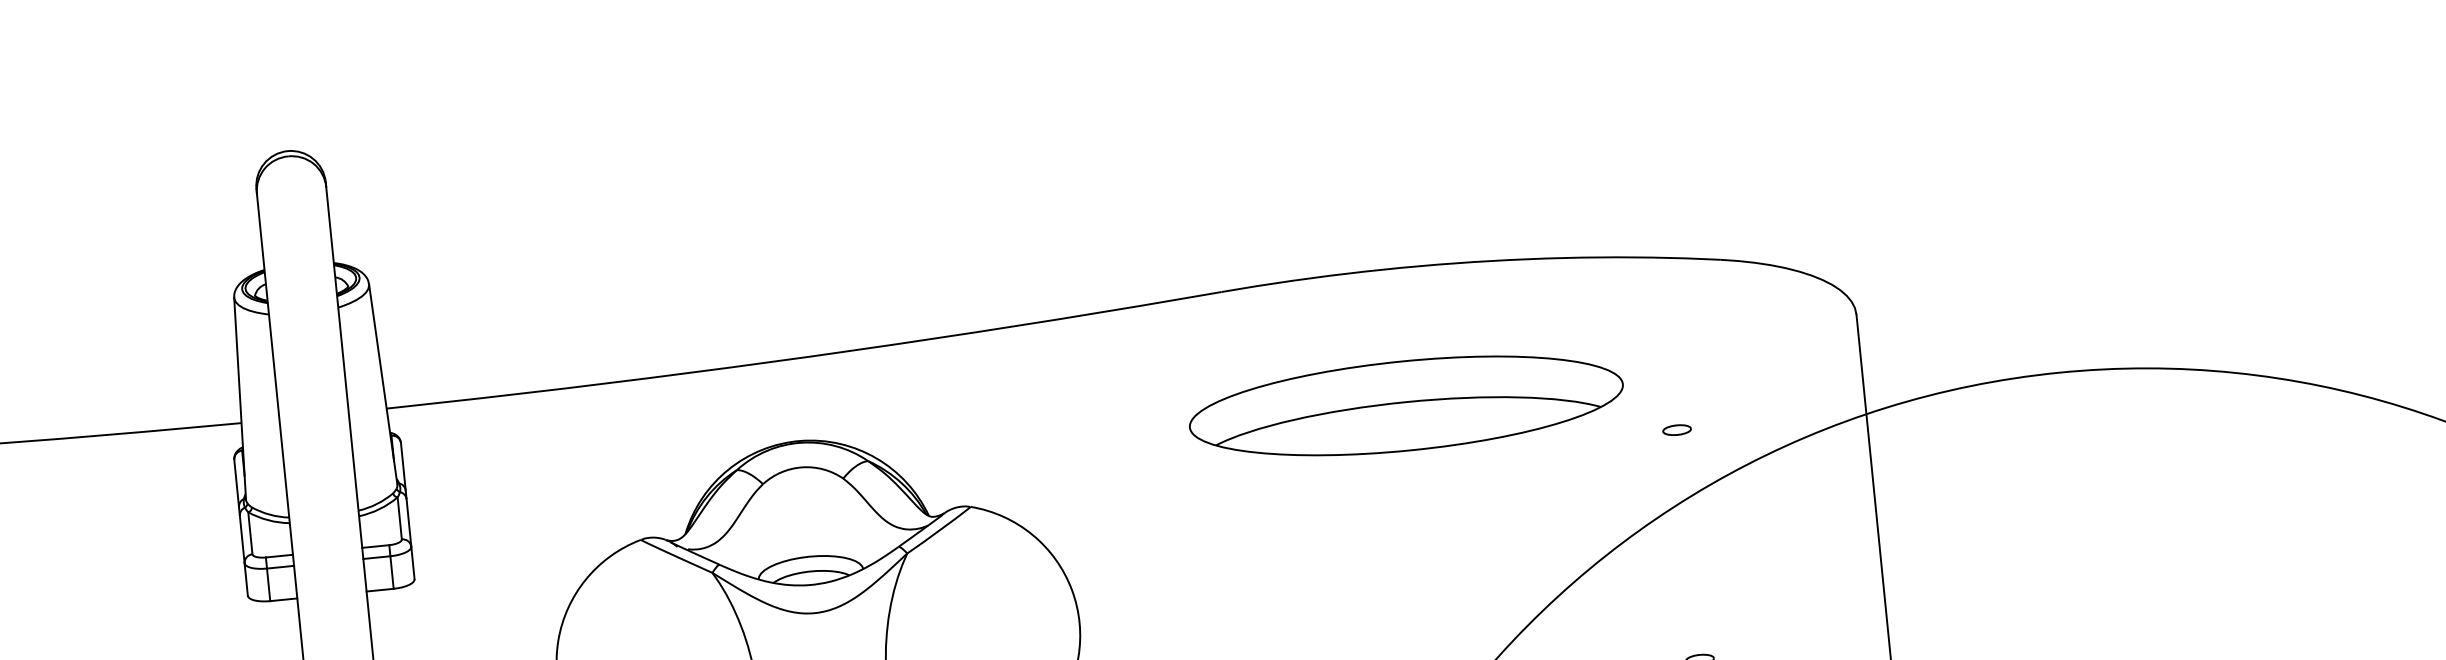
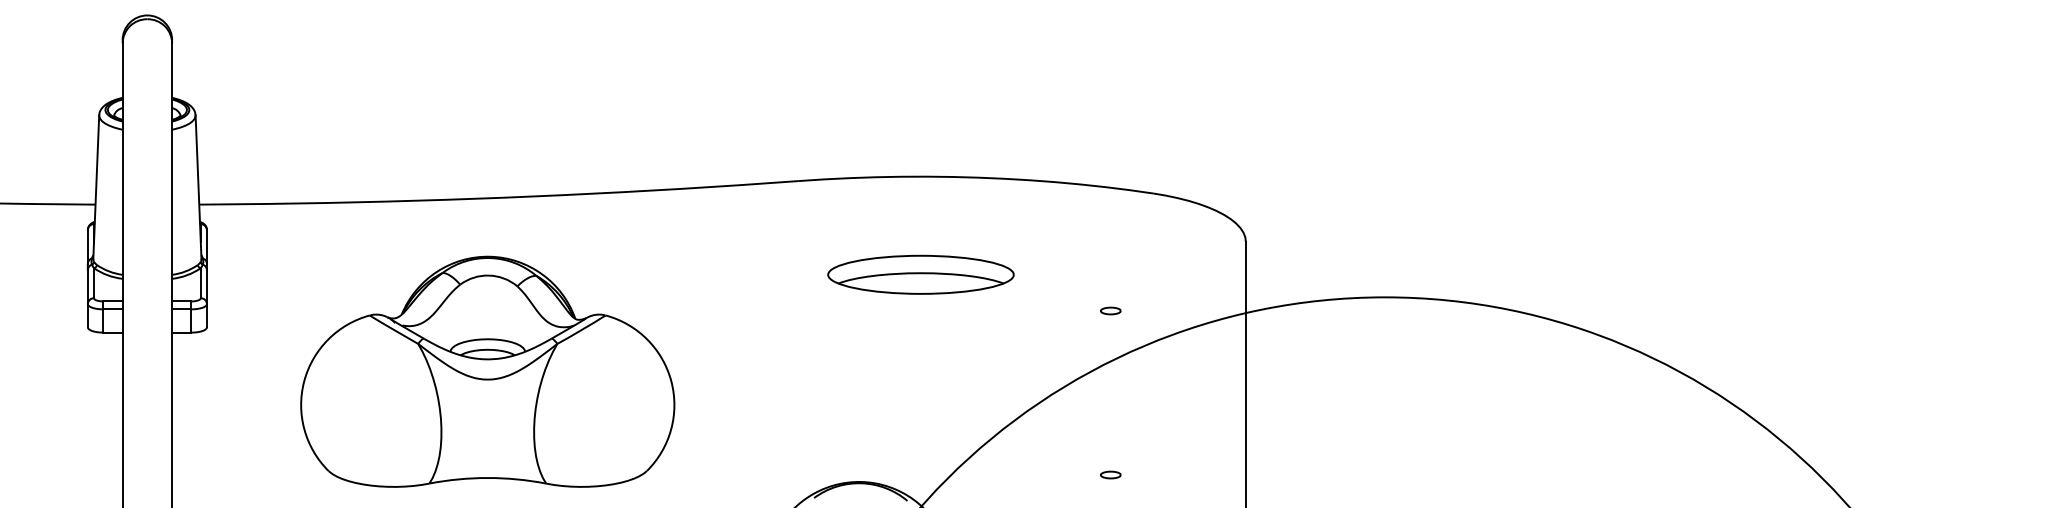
part: (1405, 405) -> (920, 274), size x0.6

